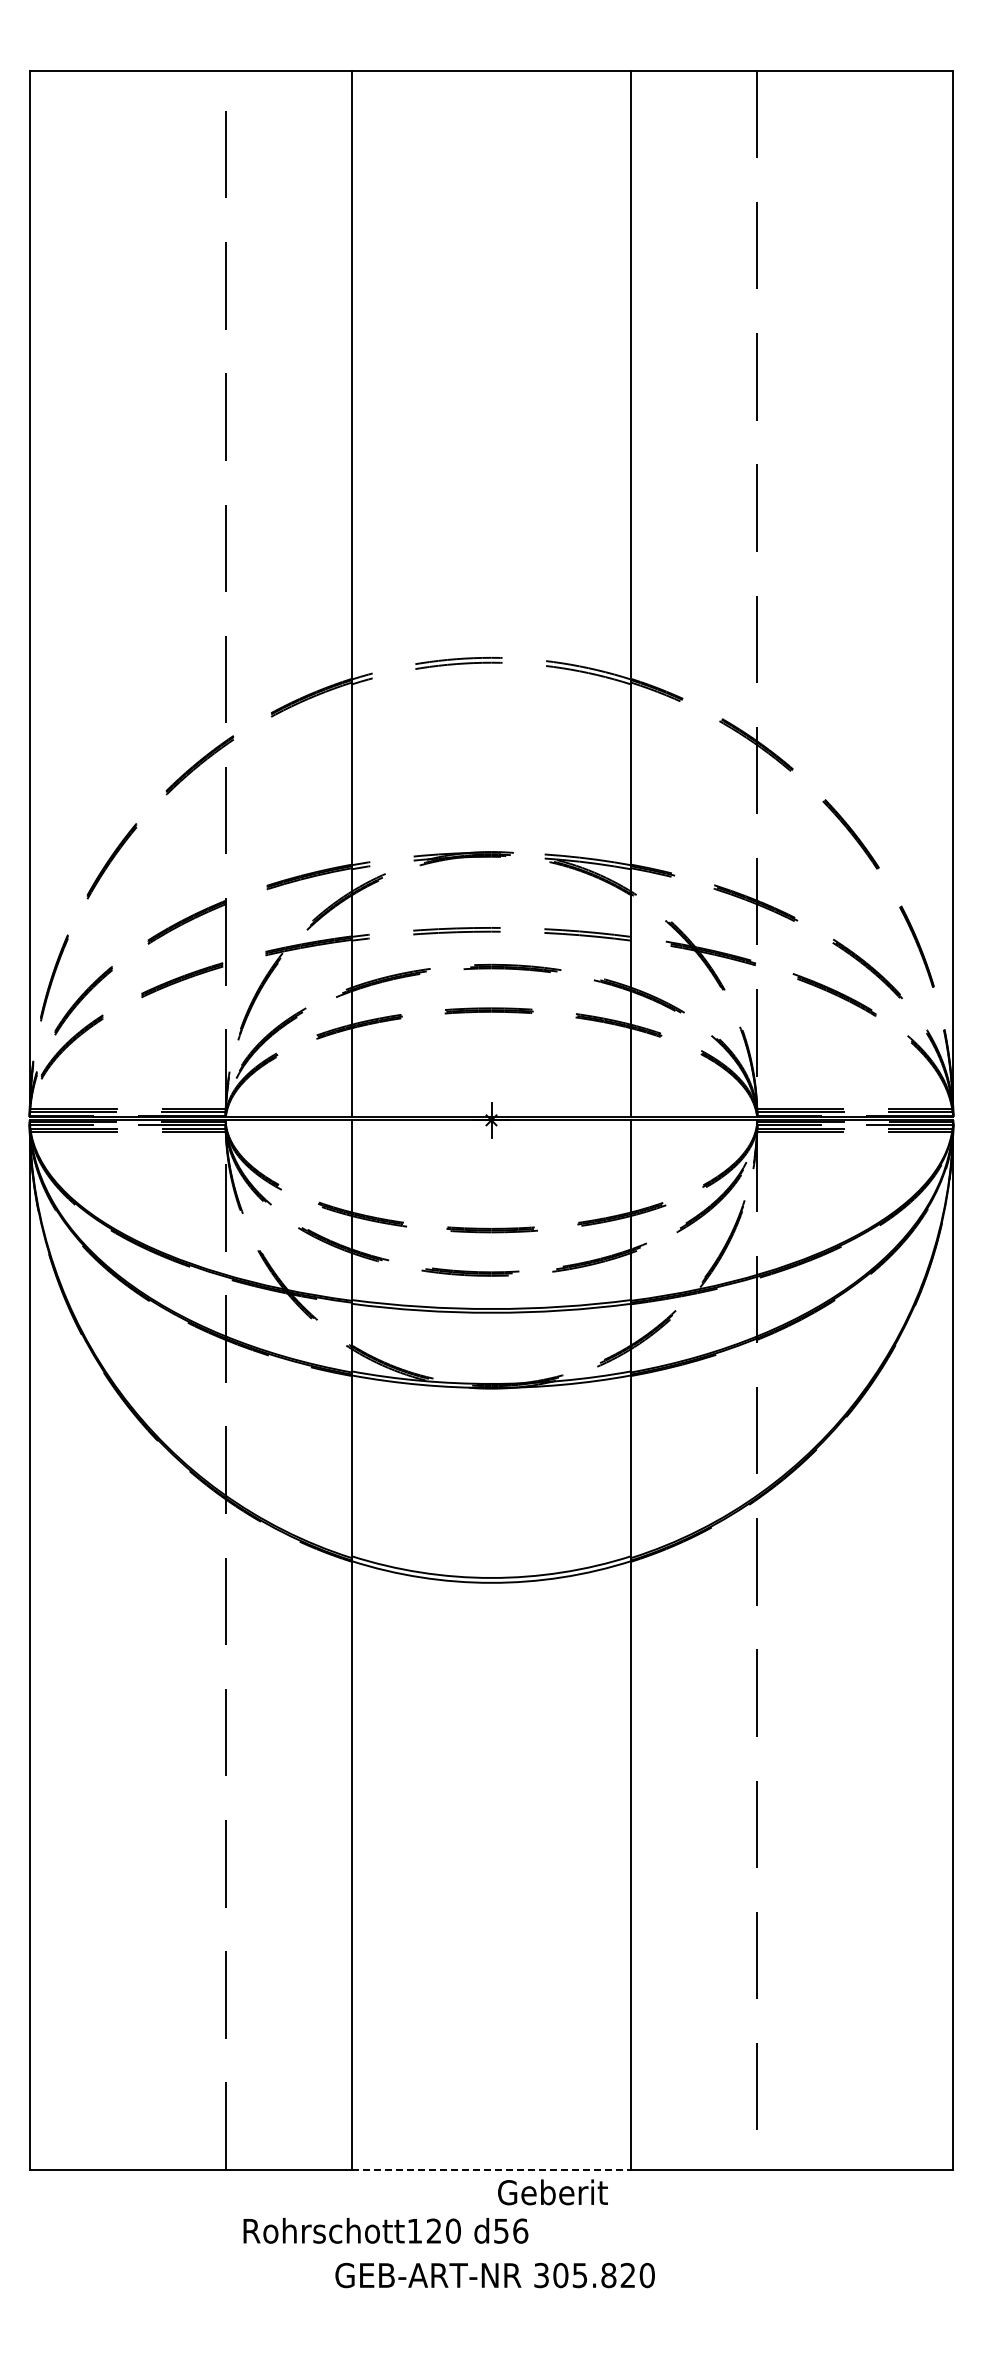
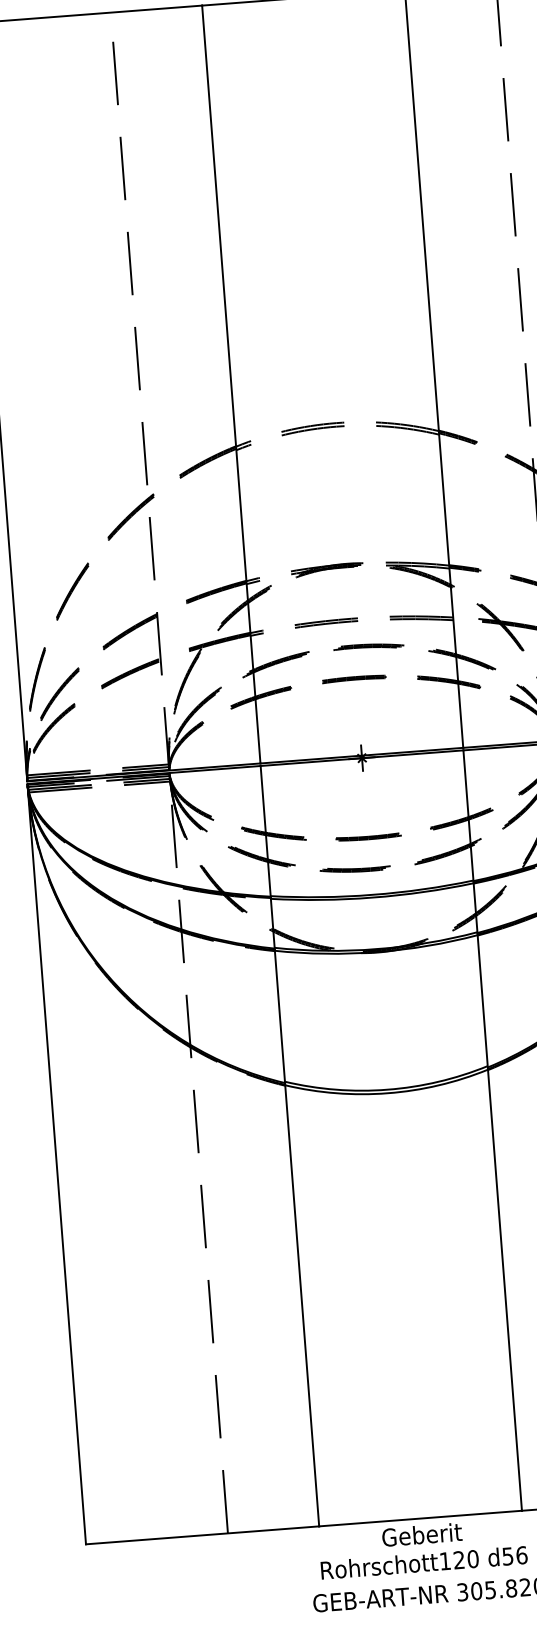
line: (491, 2169) -> (420, 1518), dashed -> solid
text: (552, 2192) -> (421, 1534), moved
text: (385, 2230) -> (423, 1562), moved

